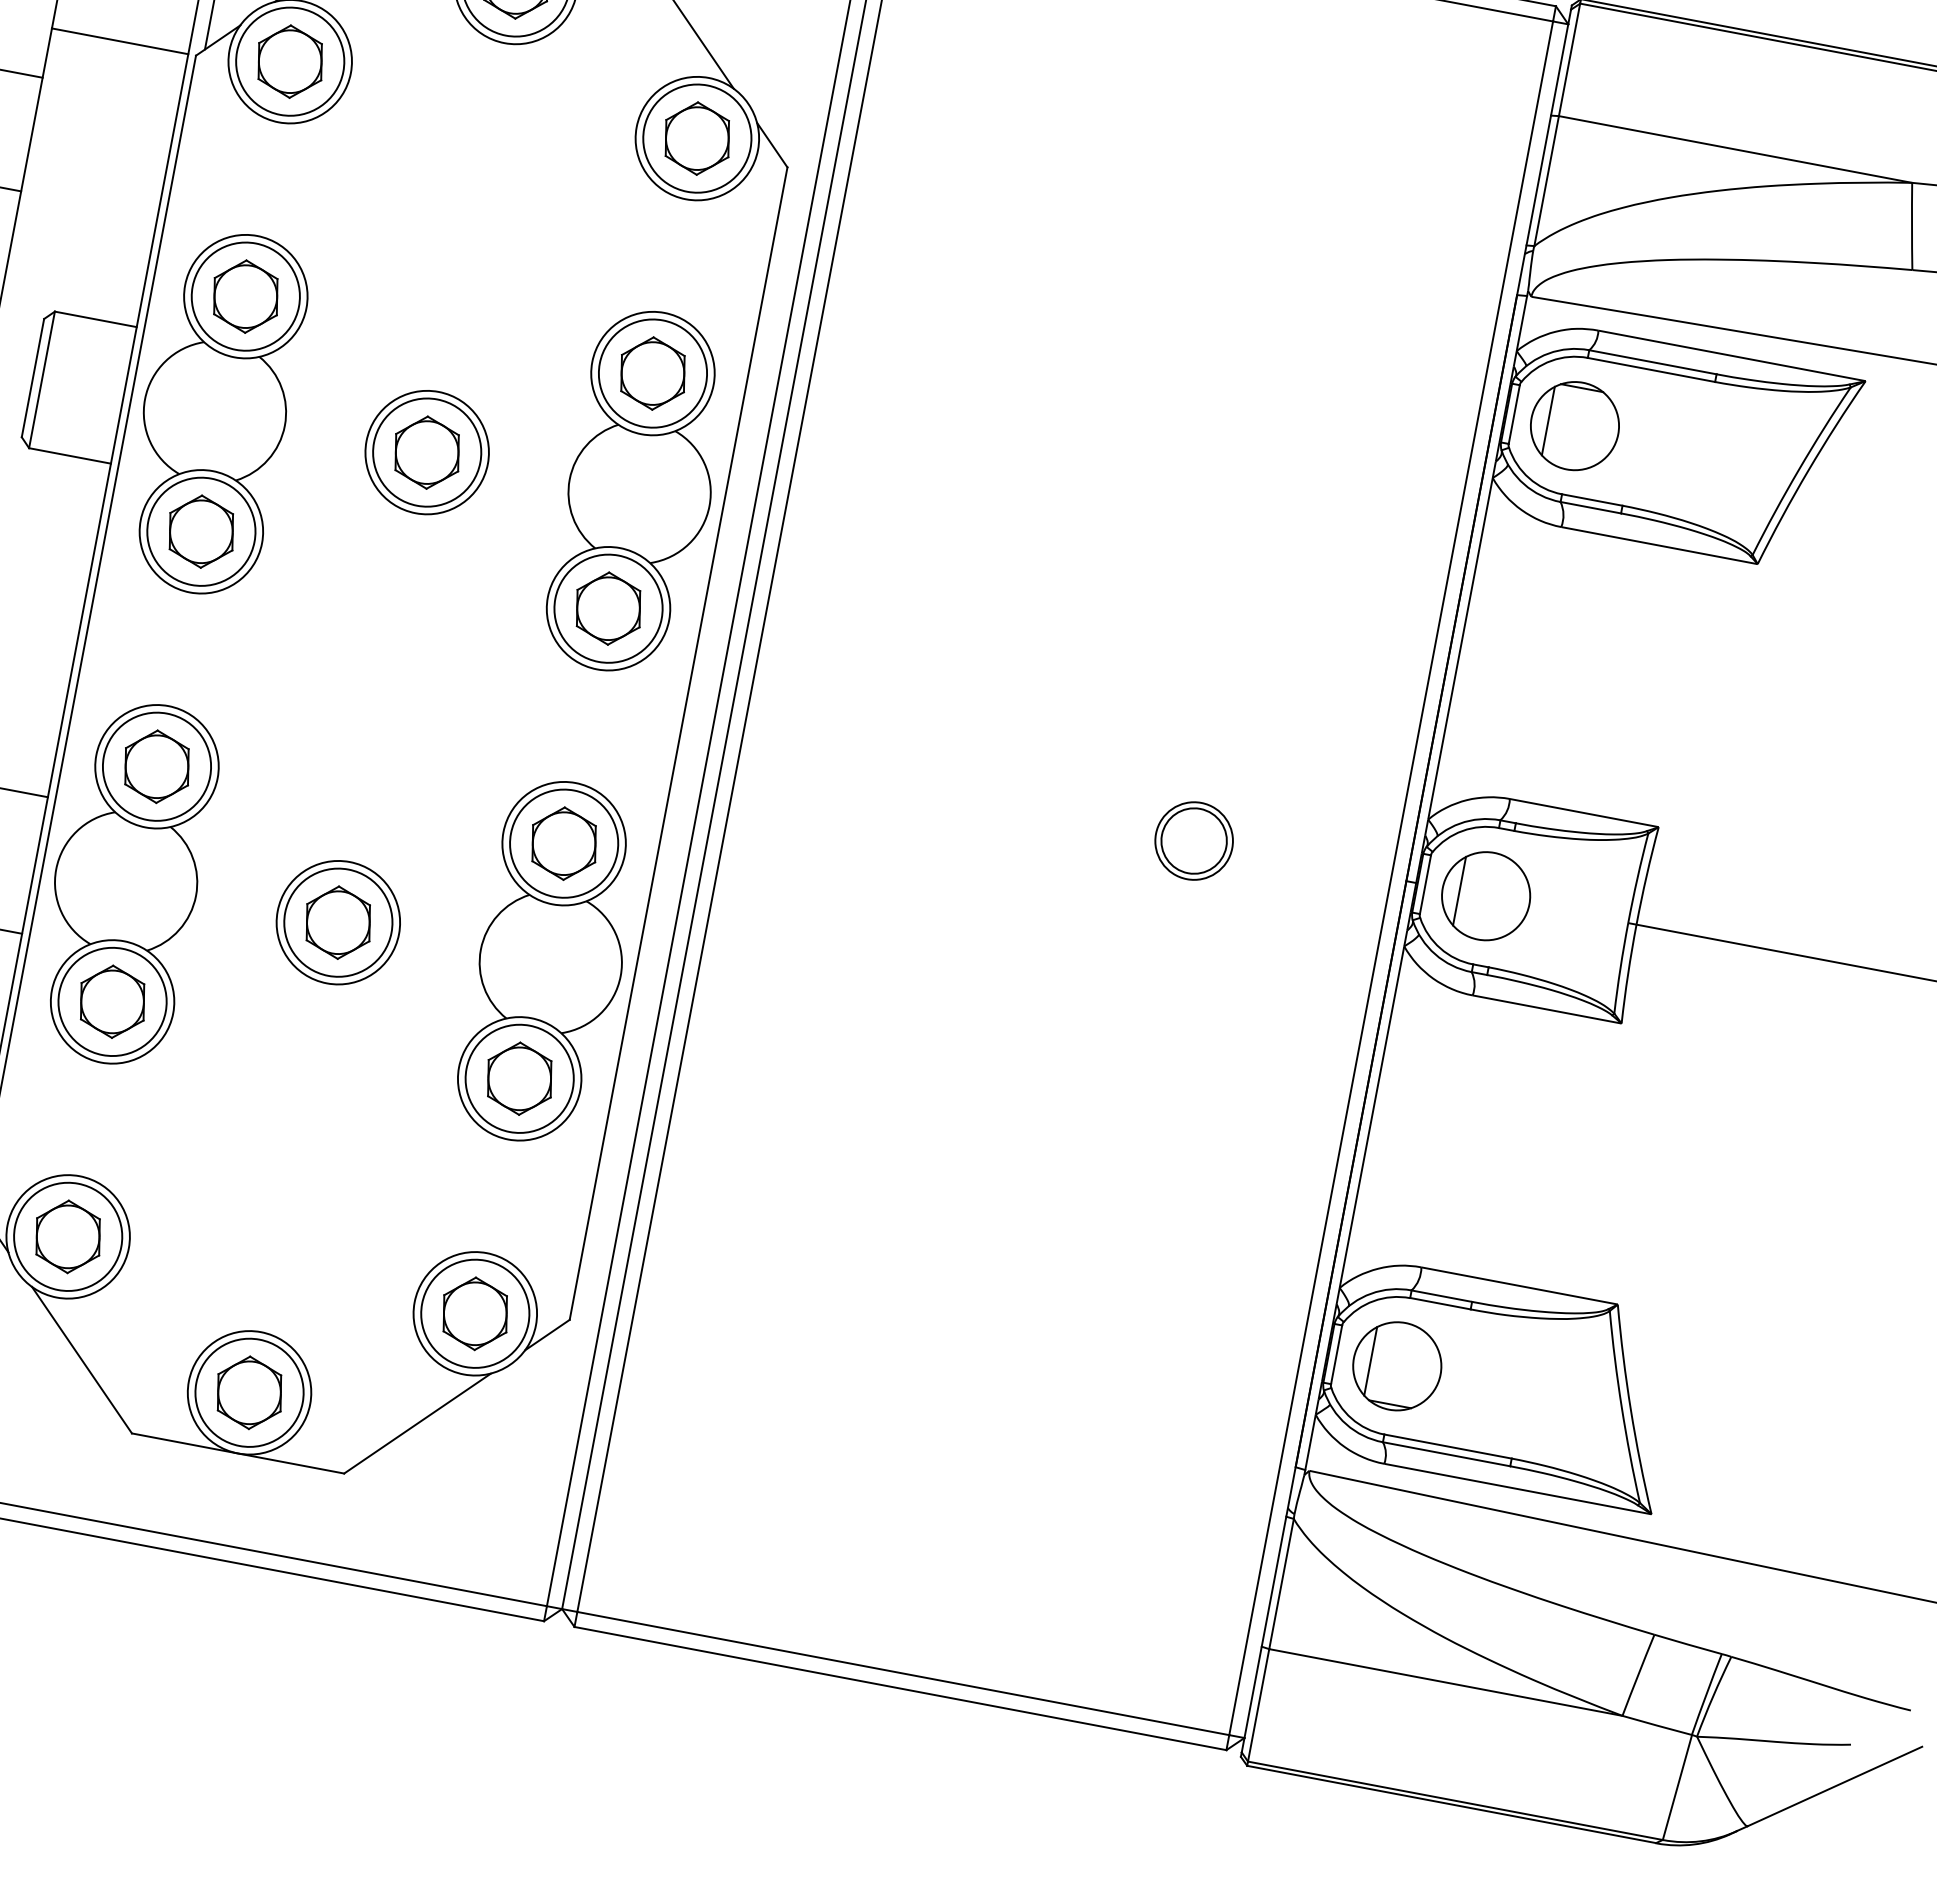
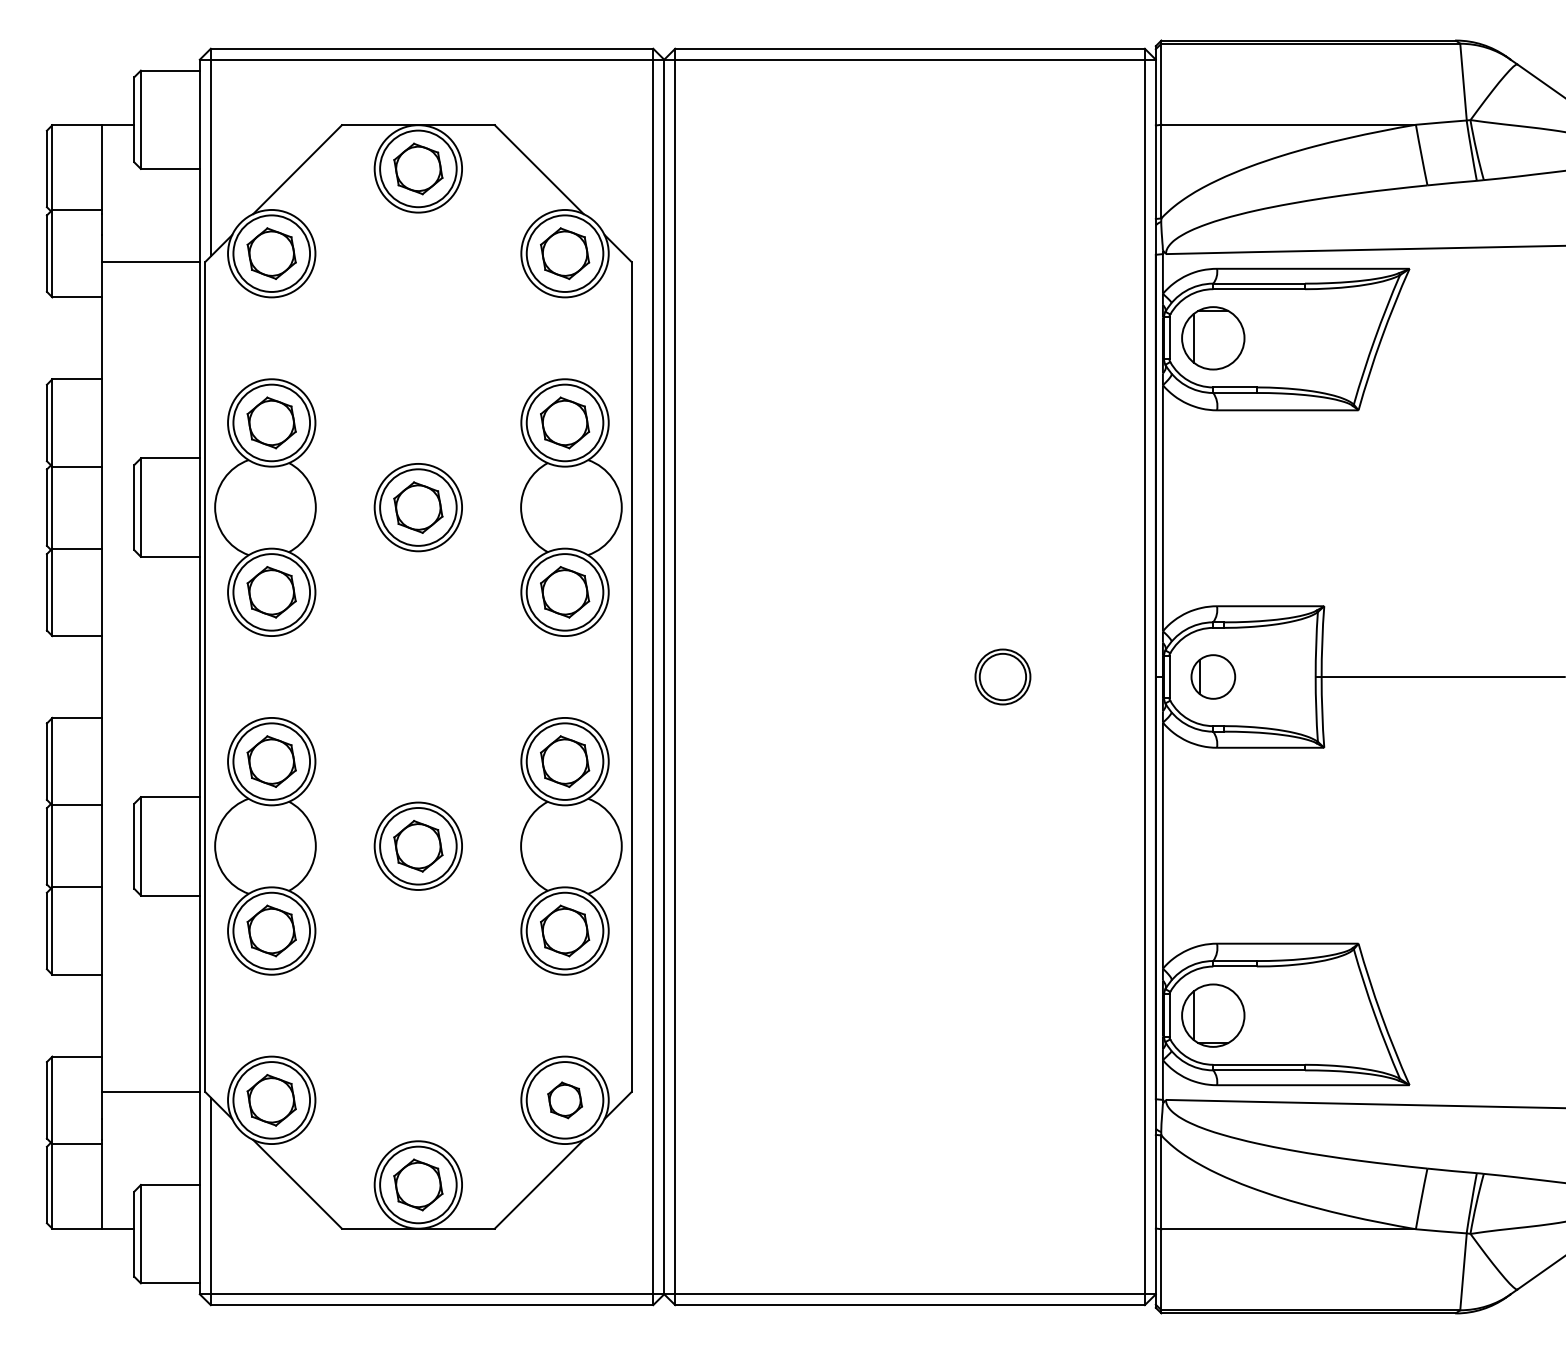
part: (1486, 895) -> (1213, 676), size x0.7
part: (475, 1314) -> (565, 1100), size x0.7

